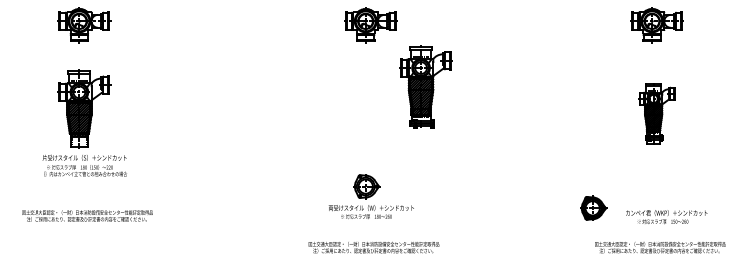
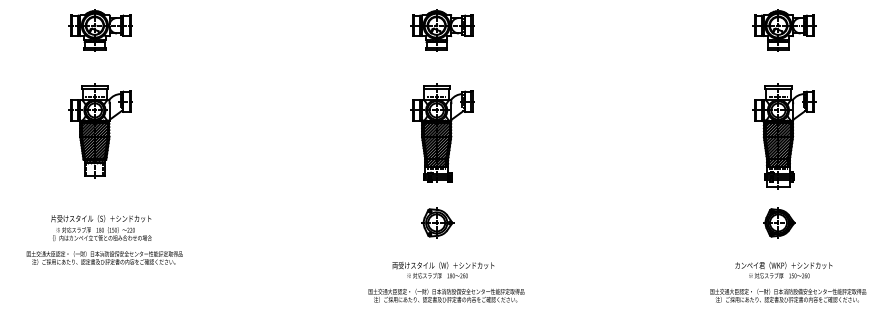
part: (425, 86) -> (442, 132), moved
part: (657, 114) -> (784, 136), size x1.43
text: (84, 166) -> (101, 228), moved
part: (593, 208) -> (779, 222), moved
text: (371, 212) -> (443, 270), moved
text: (666, 217) -> (783, 270), moved

